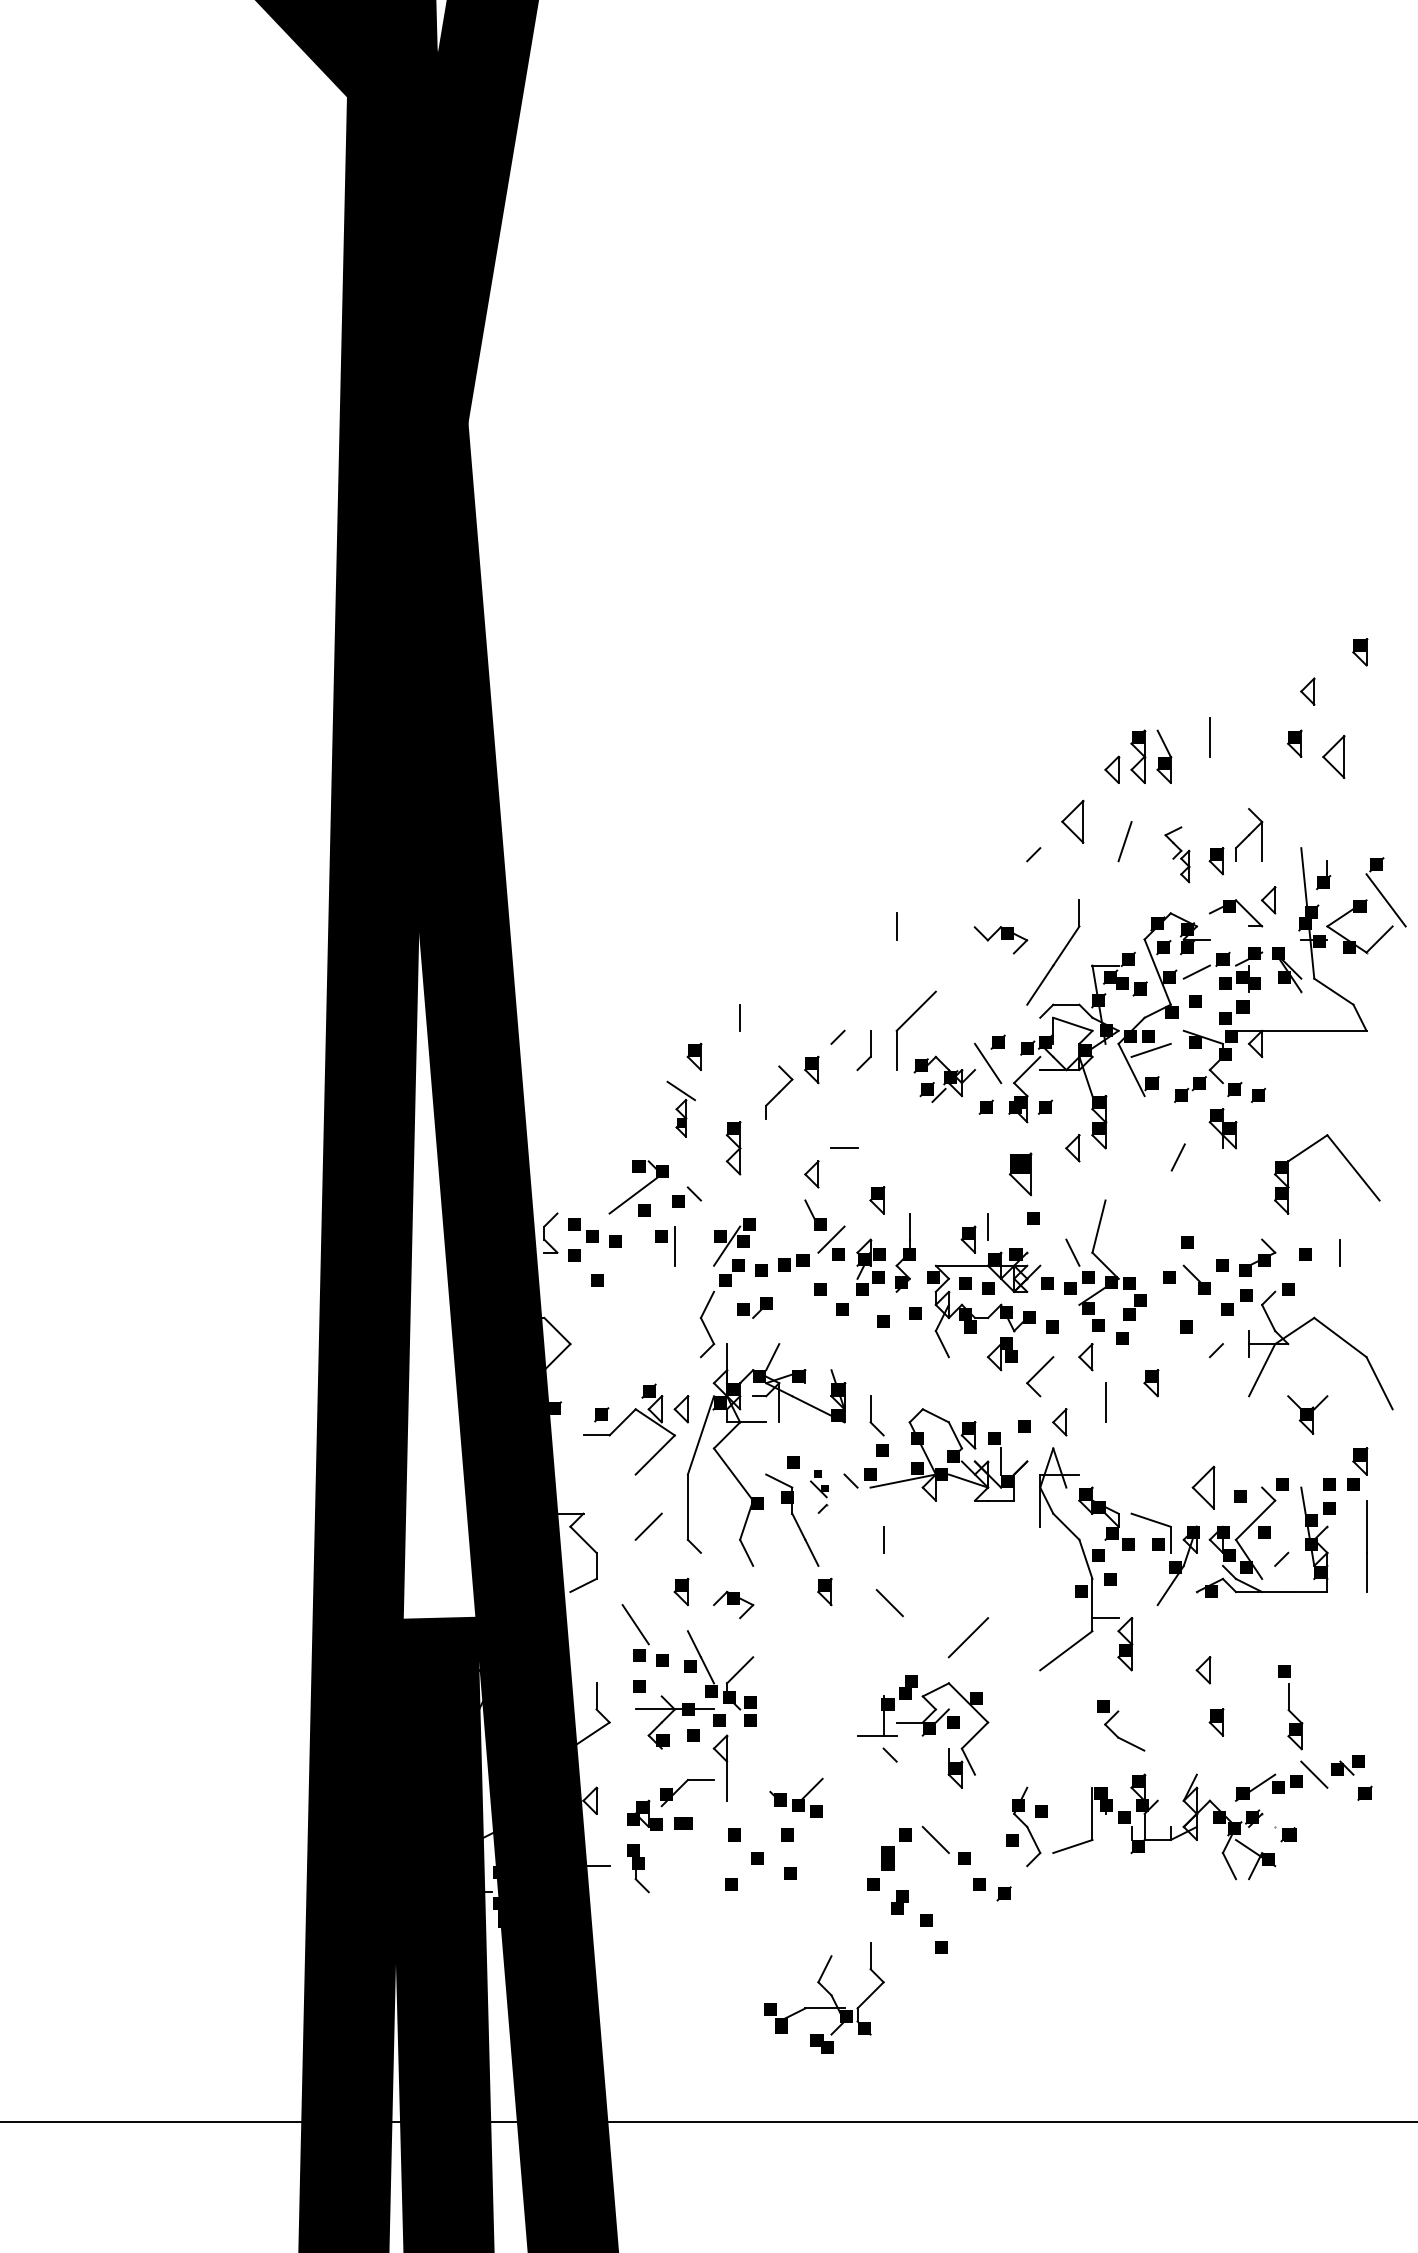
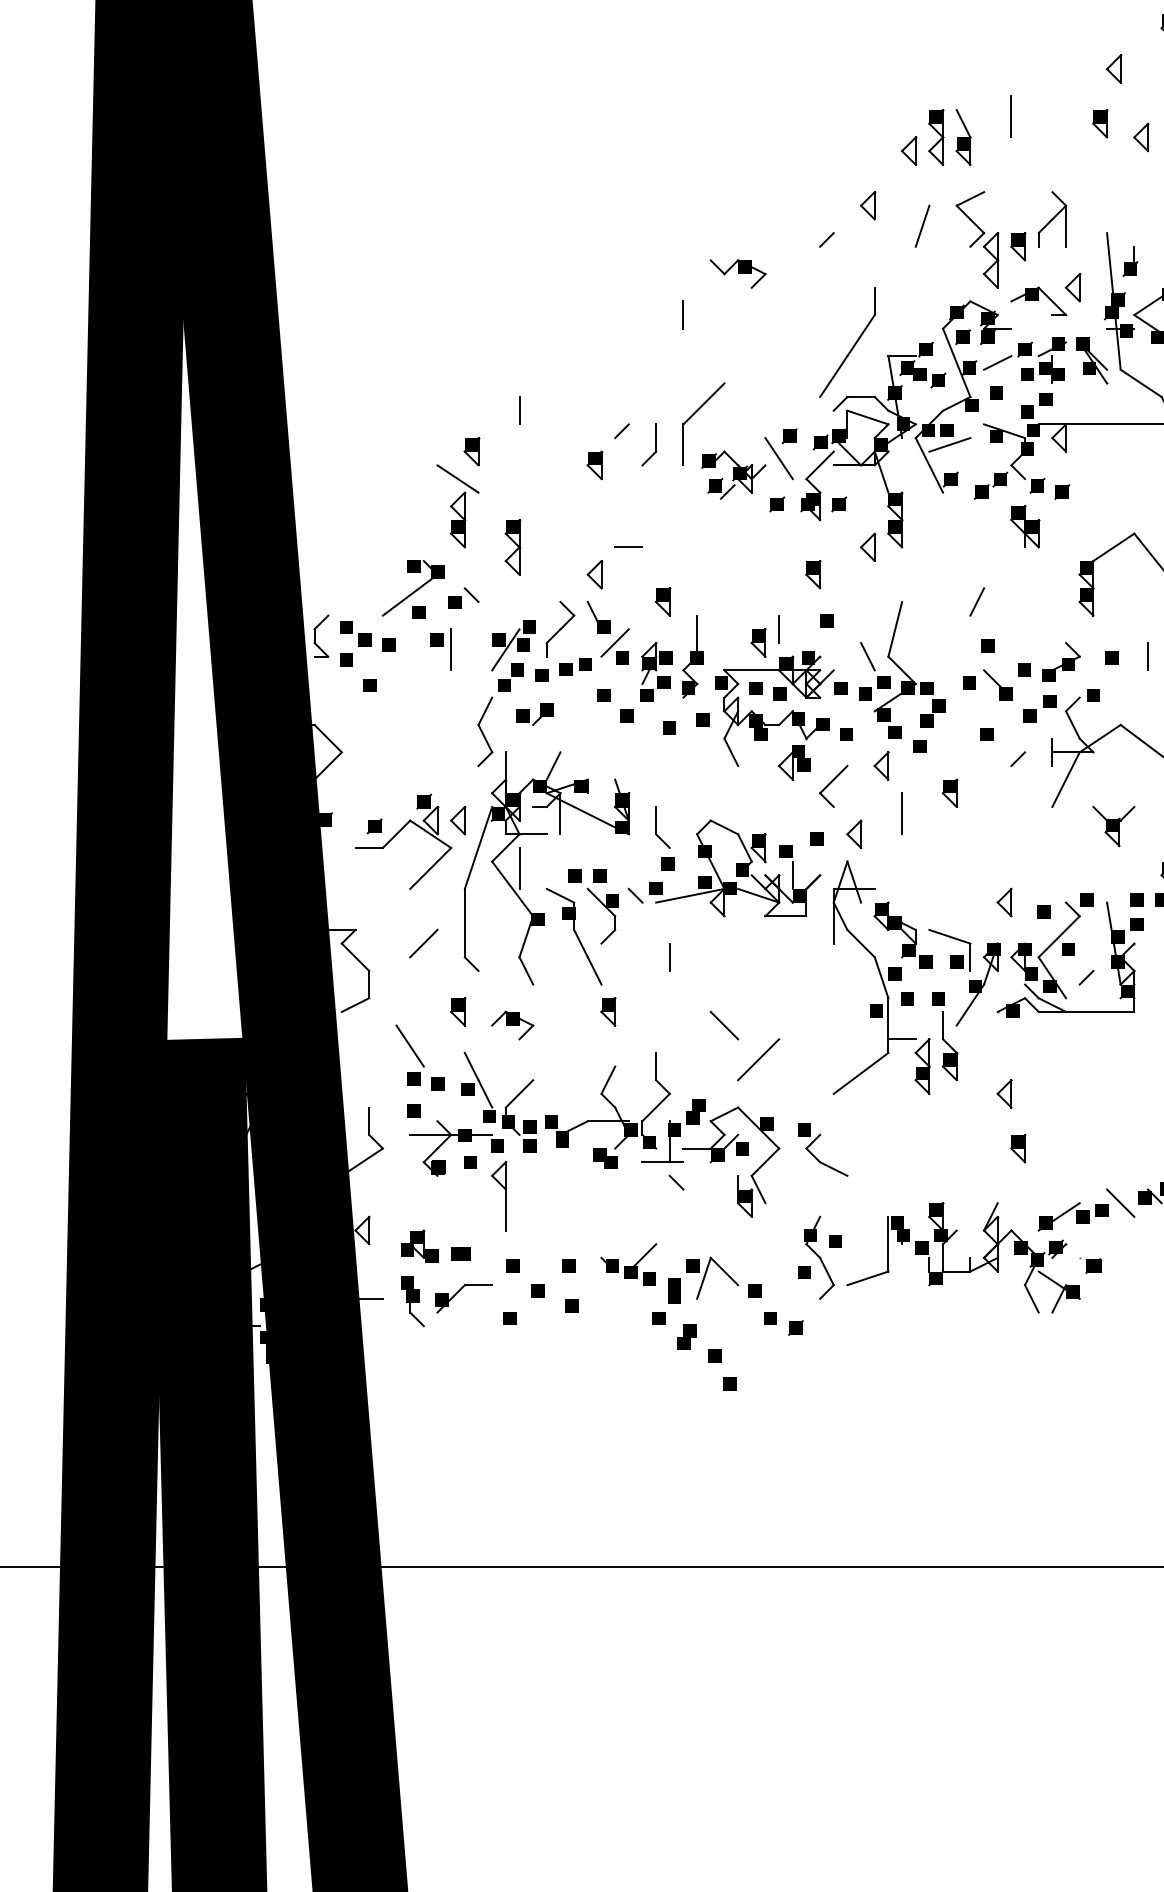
part: (1333, 756) -> (1140, 137), size x0.62
part: (1072, 822) -> (867, 206), size x0.62
part: (1177, 854) -> (977, 239), size x1.67
part: (1000, 940) -> (737, 274), moved
part: (779, 1092) -> (560, 629), moved
part: (680, 1109) -> (457, 506), size x1.43
line: (1177, 1157) -> (976, 602), moved
part: (1020, 1174) -> (813, 574), size x0.62
line: (740, 1454) -> (519, 867), added
part: (1203, 1487) -> (1004, 902), size x0.62
part: (819, 1491) -> (602, 906), size x1.67
line: (889, 1603) -> (724, 1026), moved
part: (1290, 1707) -> (944, 1036), moved
part: (1114, 1732) -> (816, 1156), moved
part: (681, 1787) -> (458, 1293), moved
part: (796, 1797) -> (628, 1263), moved
line: (915, 1846) -> (703, 1278), added
part: (824, 1997) -> (607, 1109), moved

